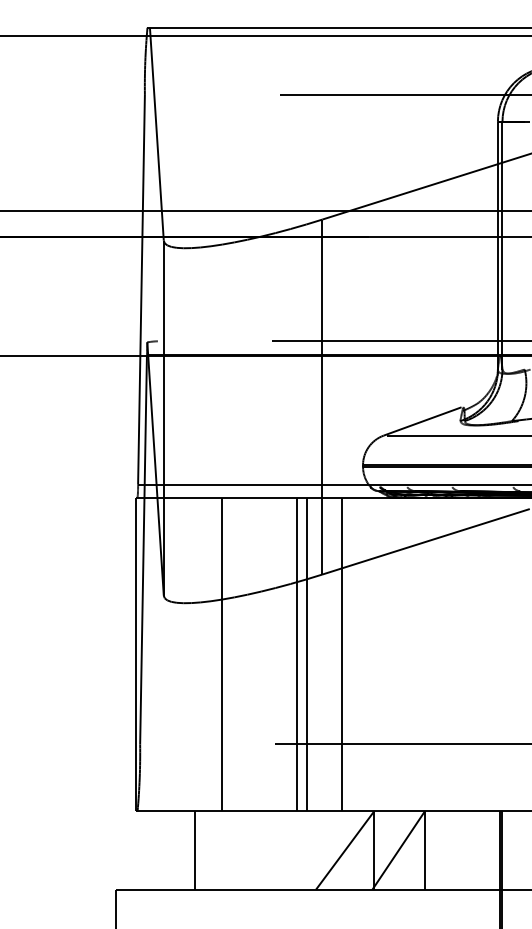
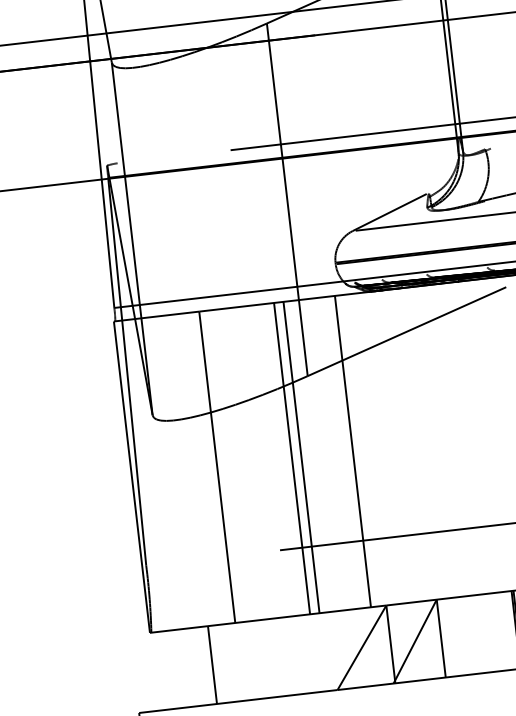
line: (341, 654) -> (352, 451), moved

